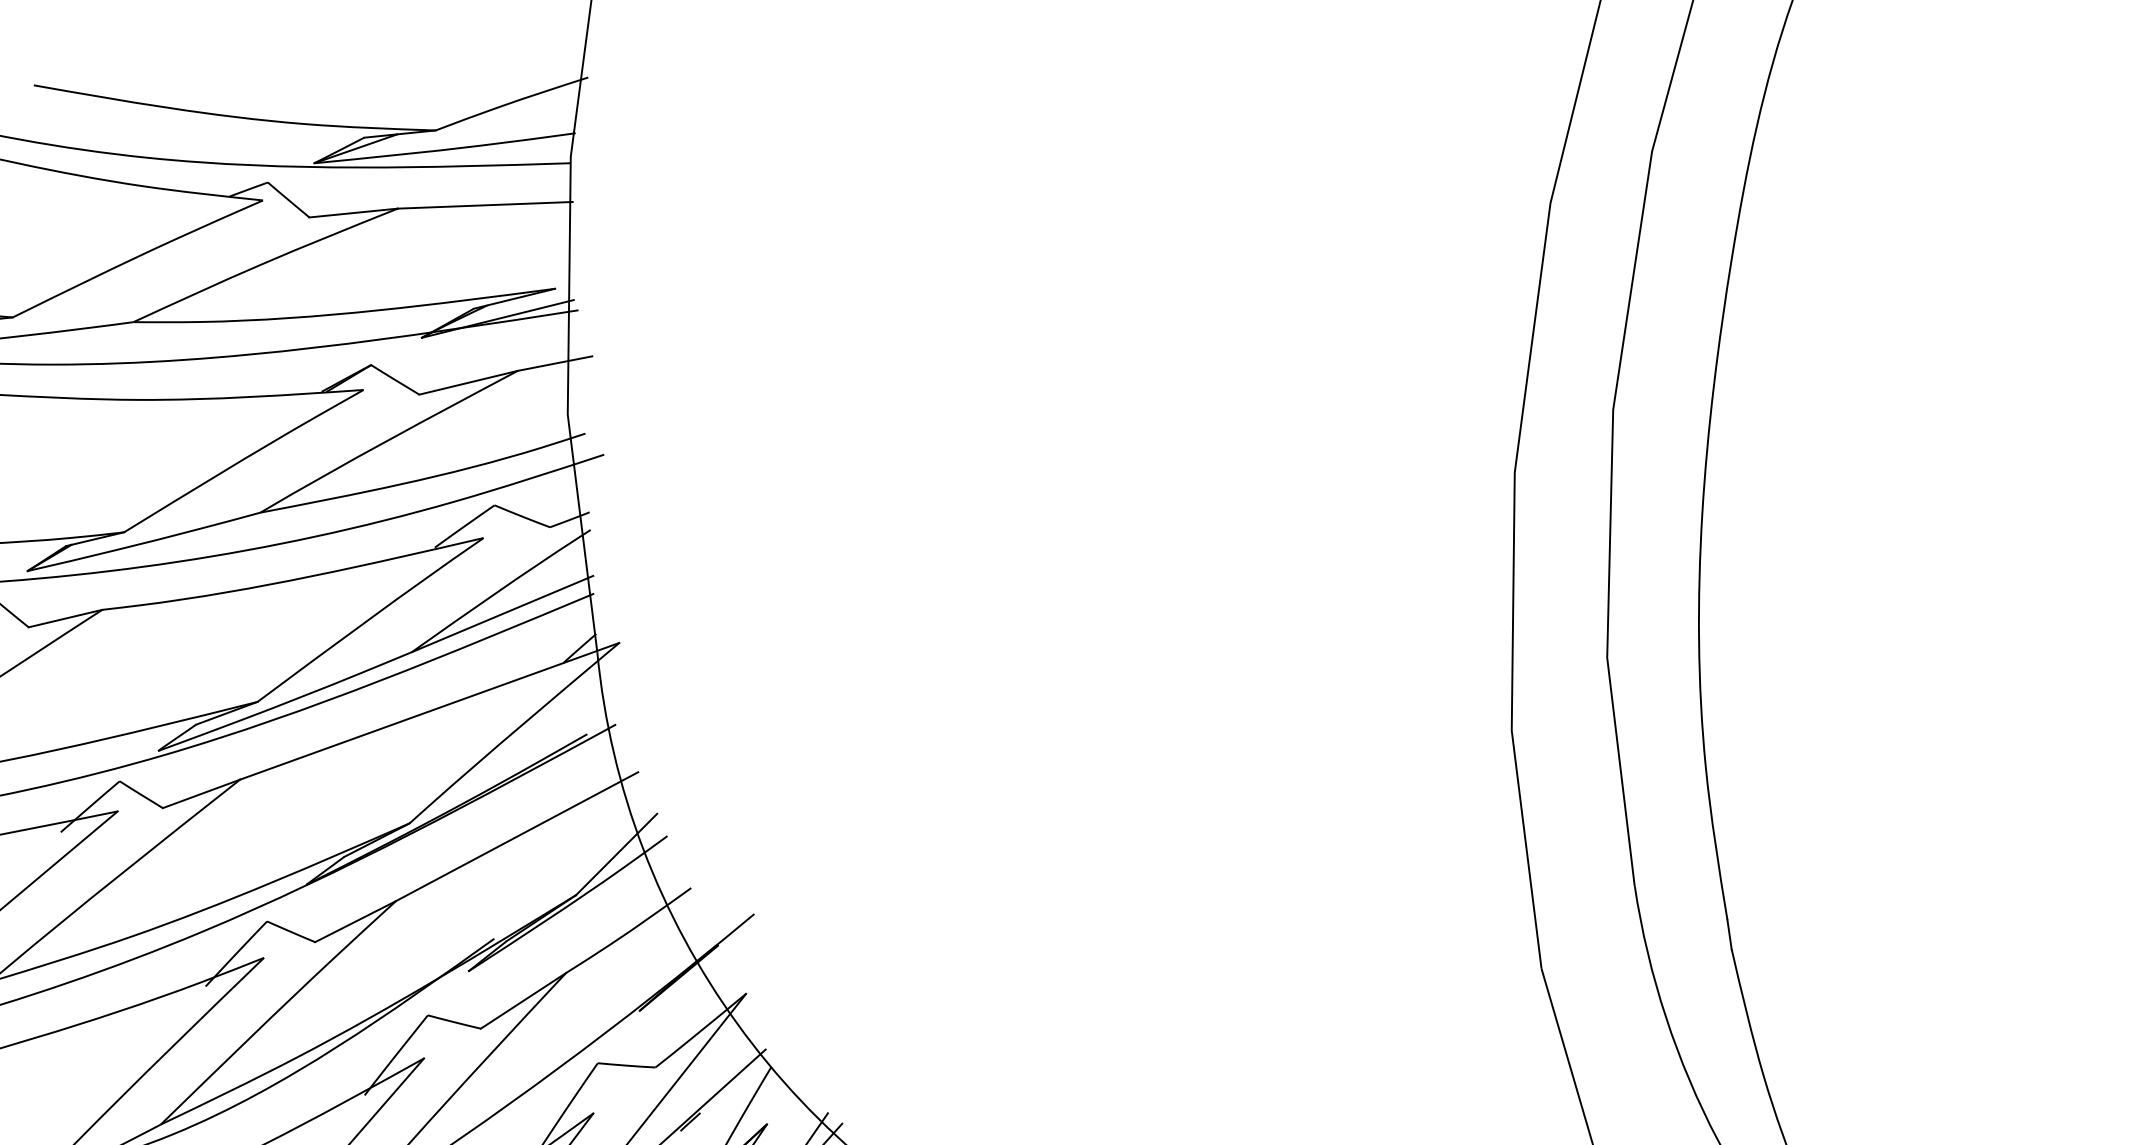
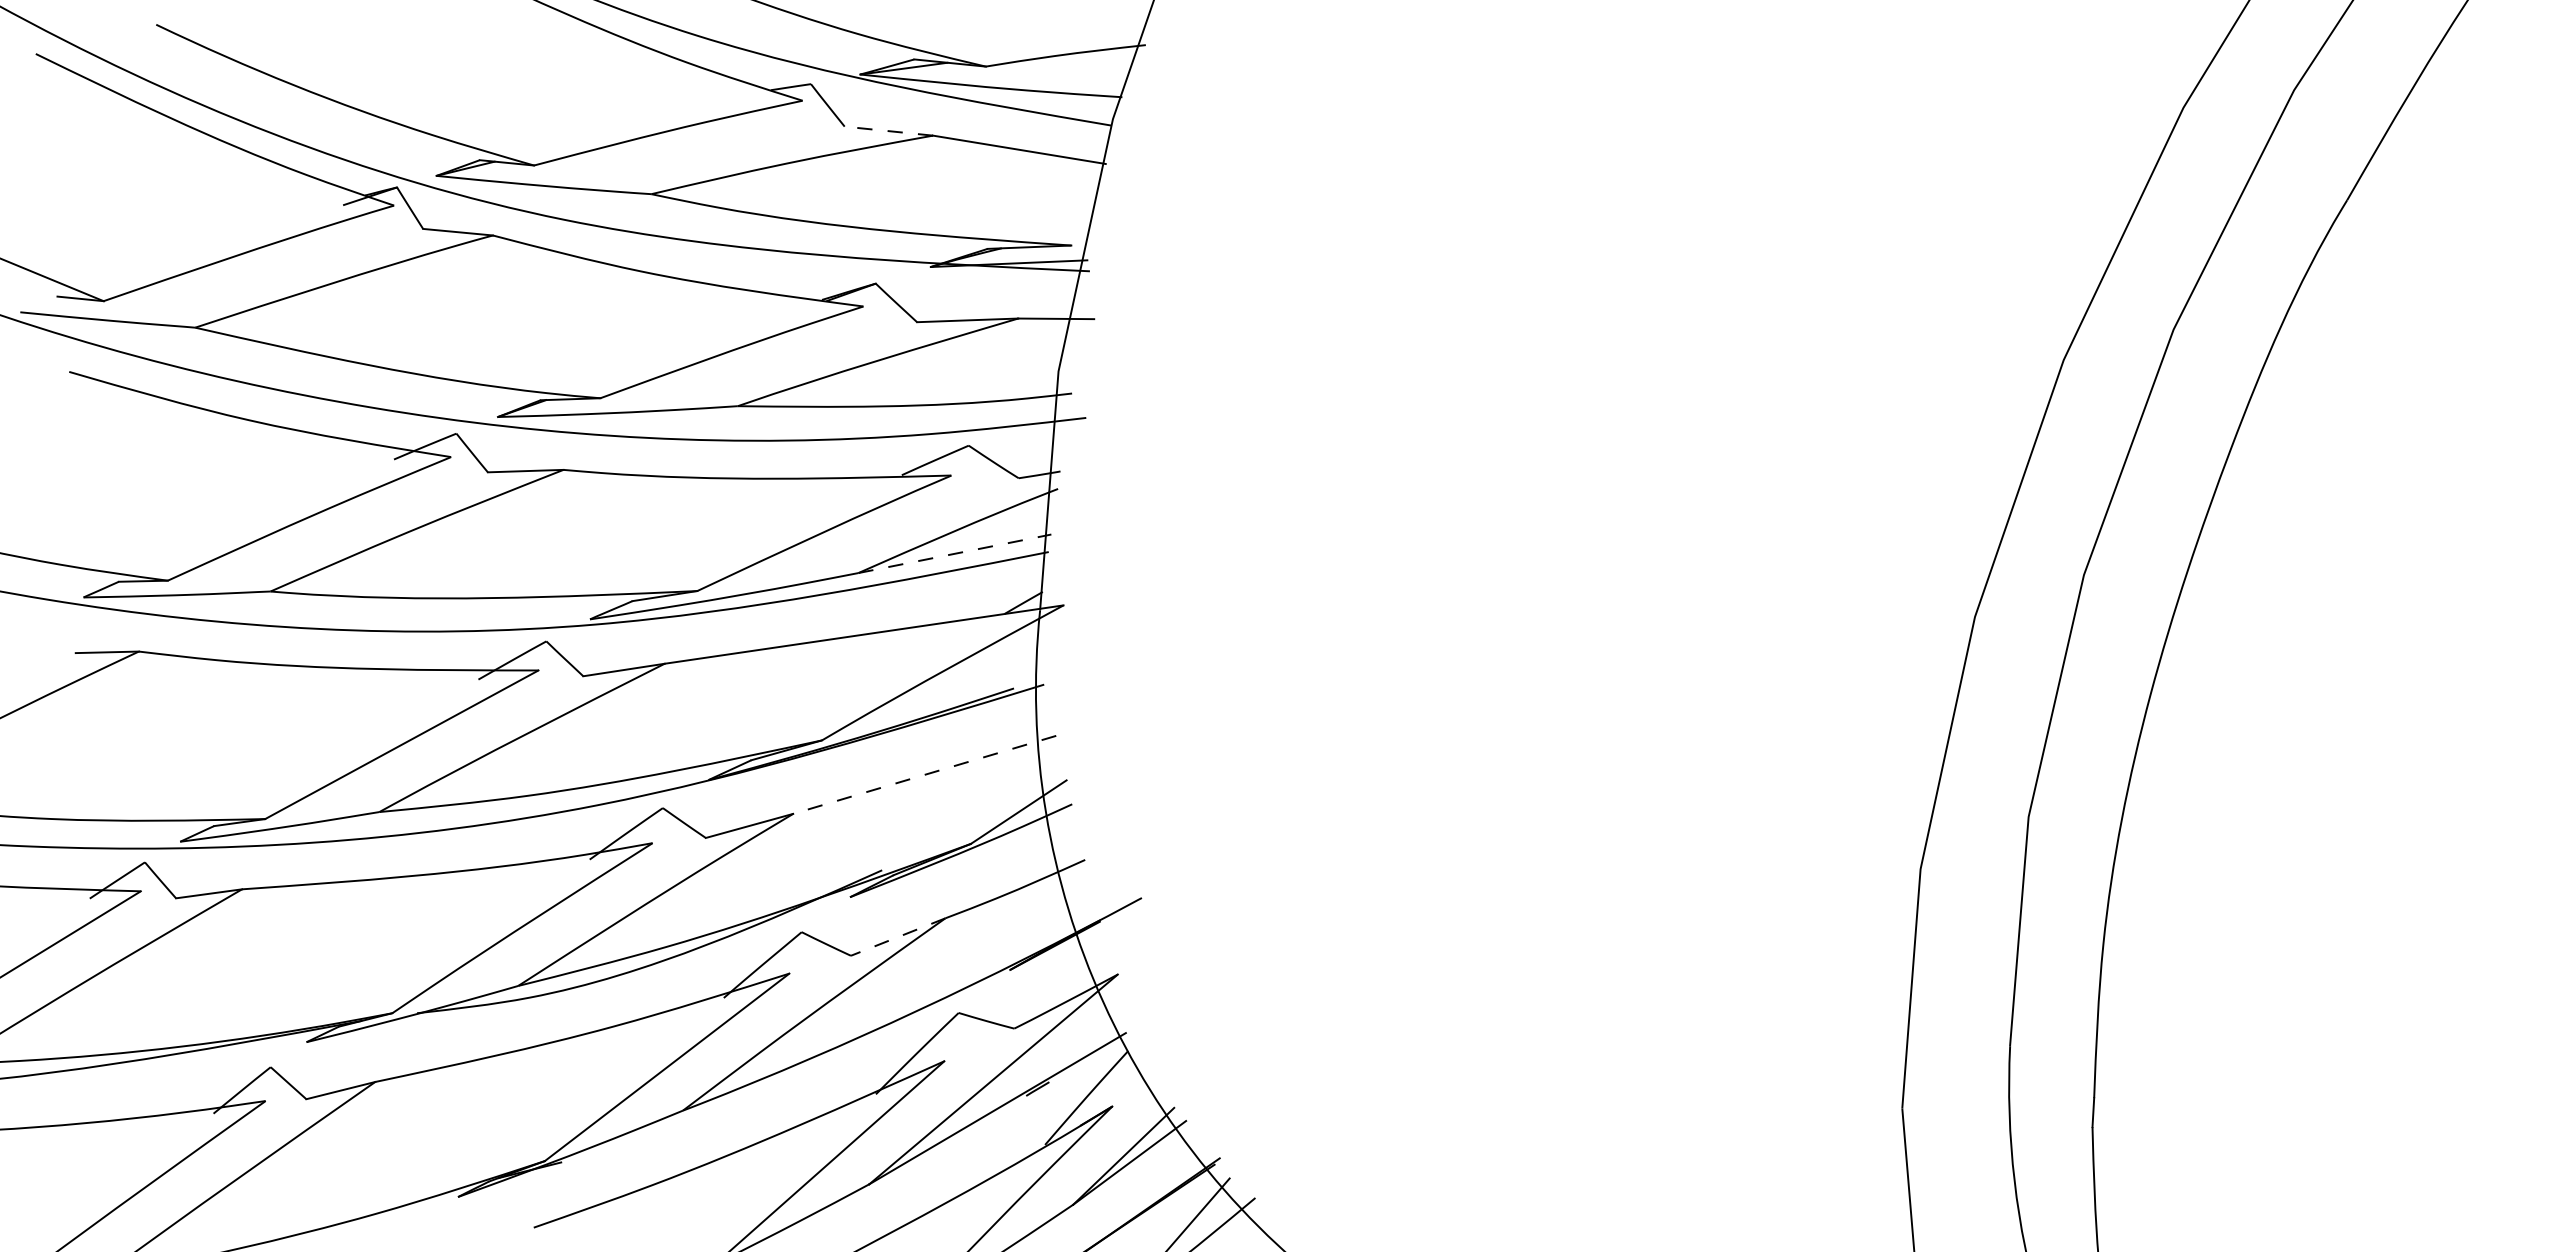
line: (353, 213) -> (888, 131), solid -> dashed
line: (503, 613) -> (955, 553), solid -> dashed
line: (516, 837) -> (924, 775), solid -> dashed
line: (523, 1001) -> (898, 937), solid -> dashed

